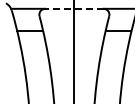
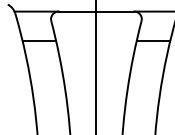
line: (73, 8) -> (95, 11), dashed -> solid

